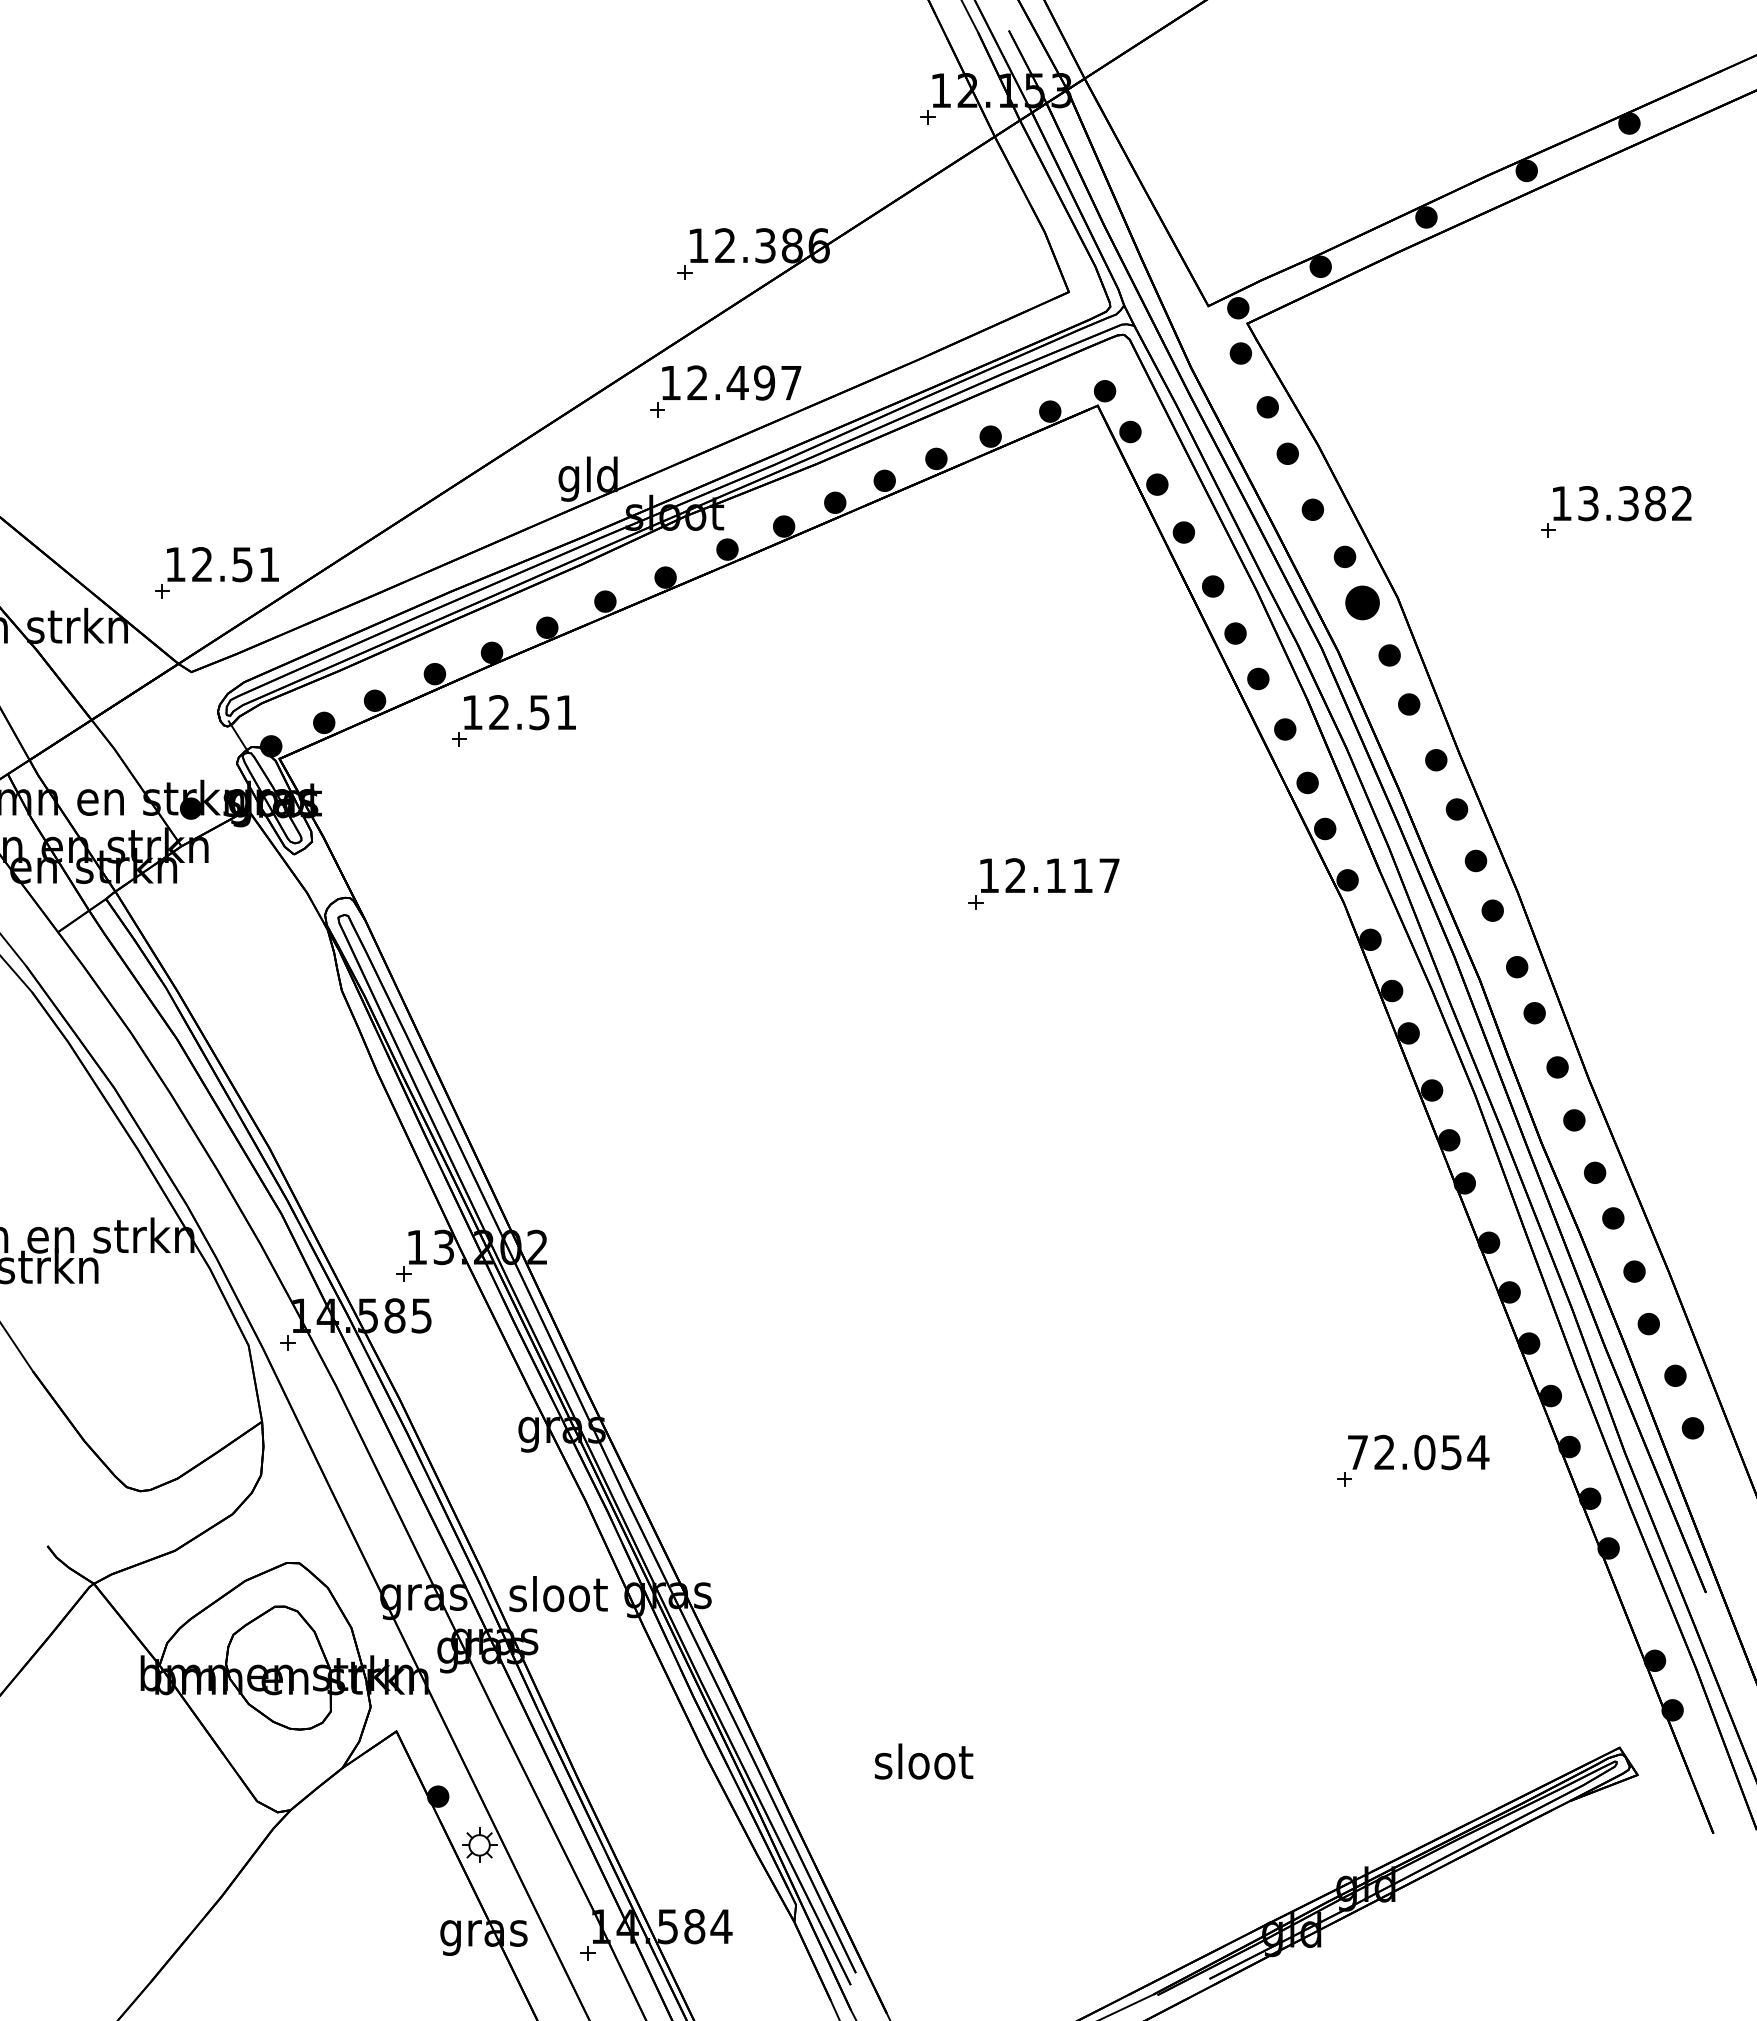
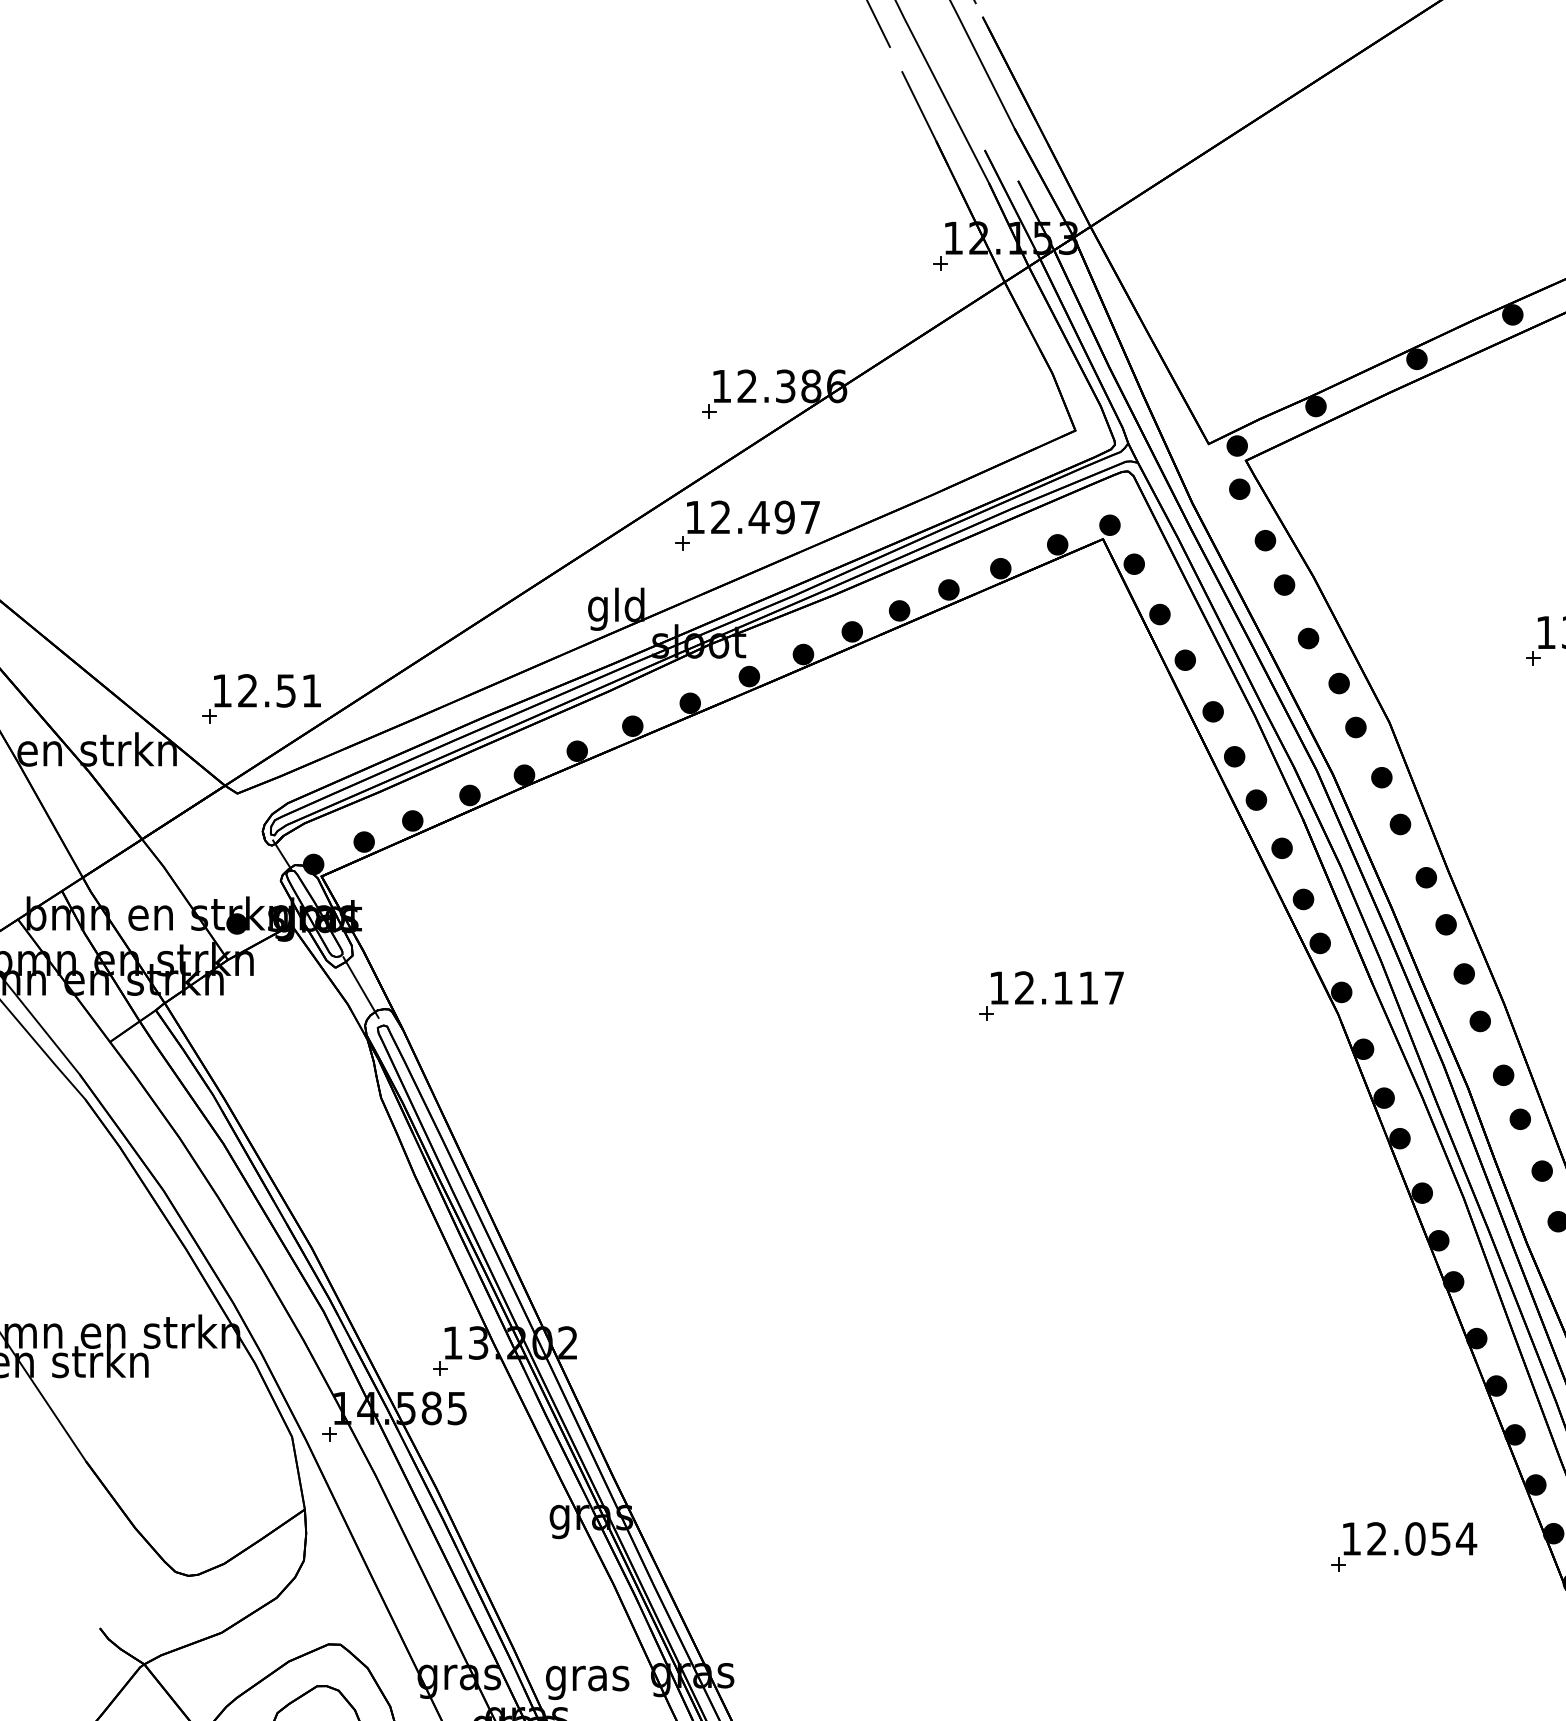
part: (1362, 602) -> (1355, 727), size x0.62
part: (513, 720) -> (545, 839), removed
line: (320, 875) -> (360, 987), added
text: (1357, 1452) -> (1351, 1538), 72.054 -> 12.054
text: (558, 1598) -> (587, 1678), sloot -> gras

